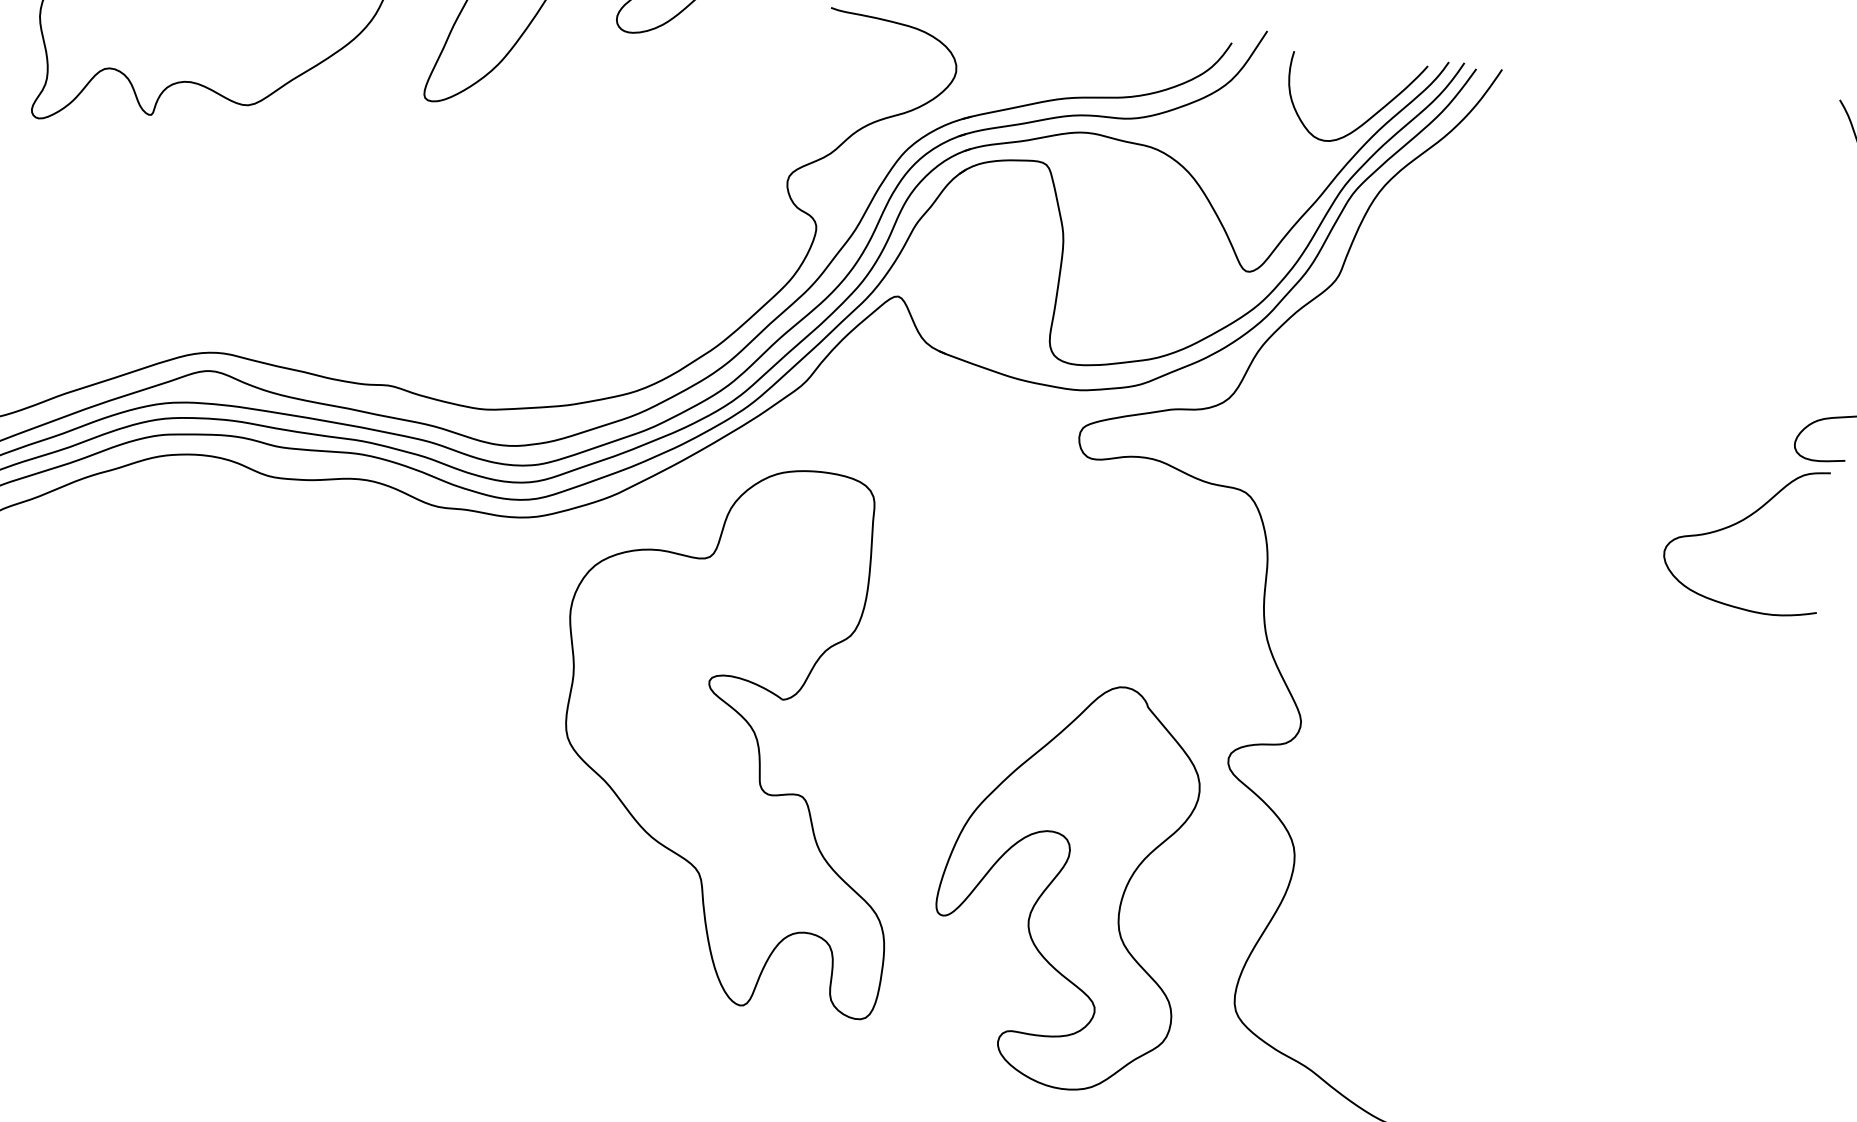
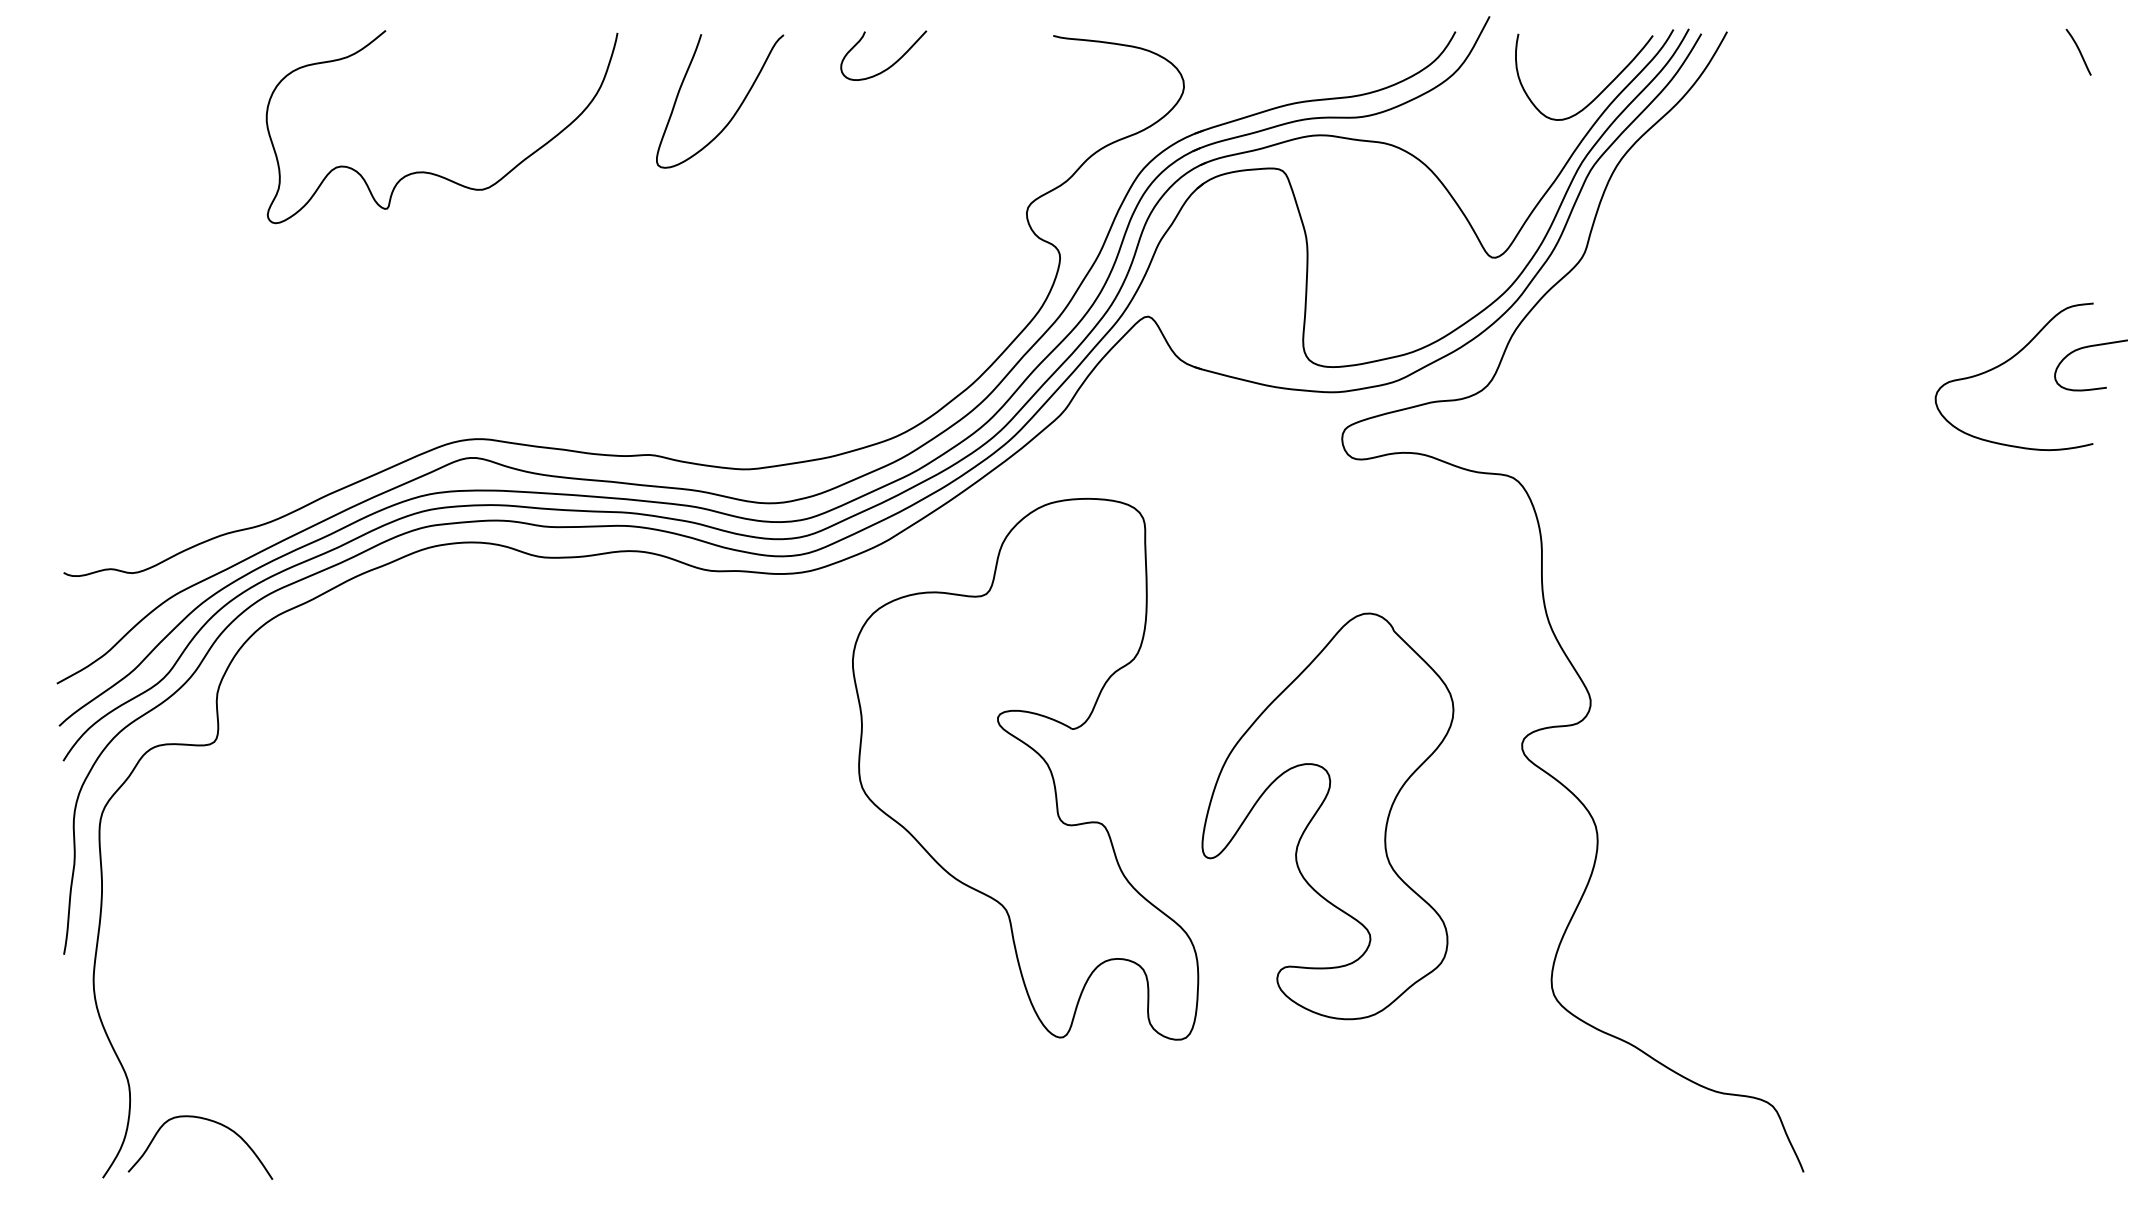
curve: (1737, 524) -> (2005, 363), moved
part: (1063, 885) -> (1327, 816), moved

